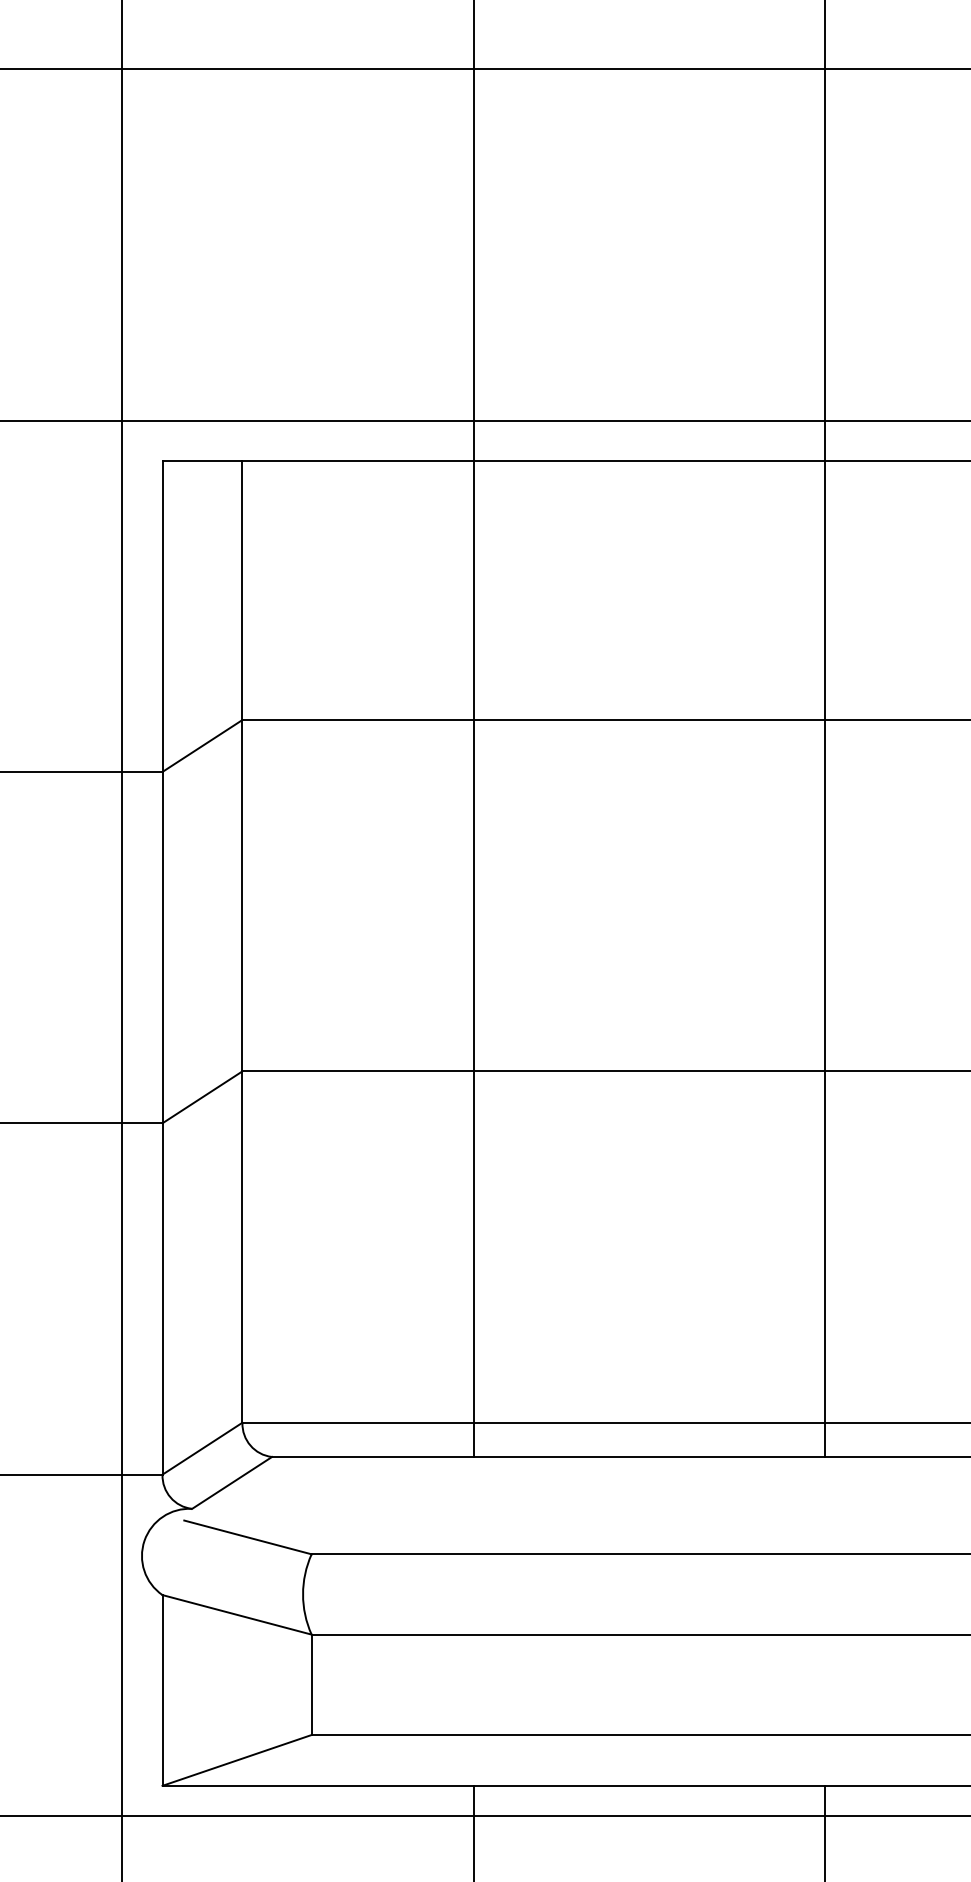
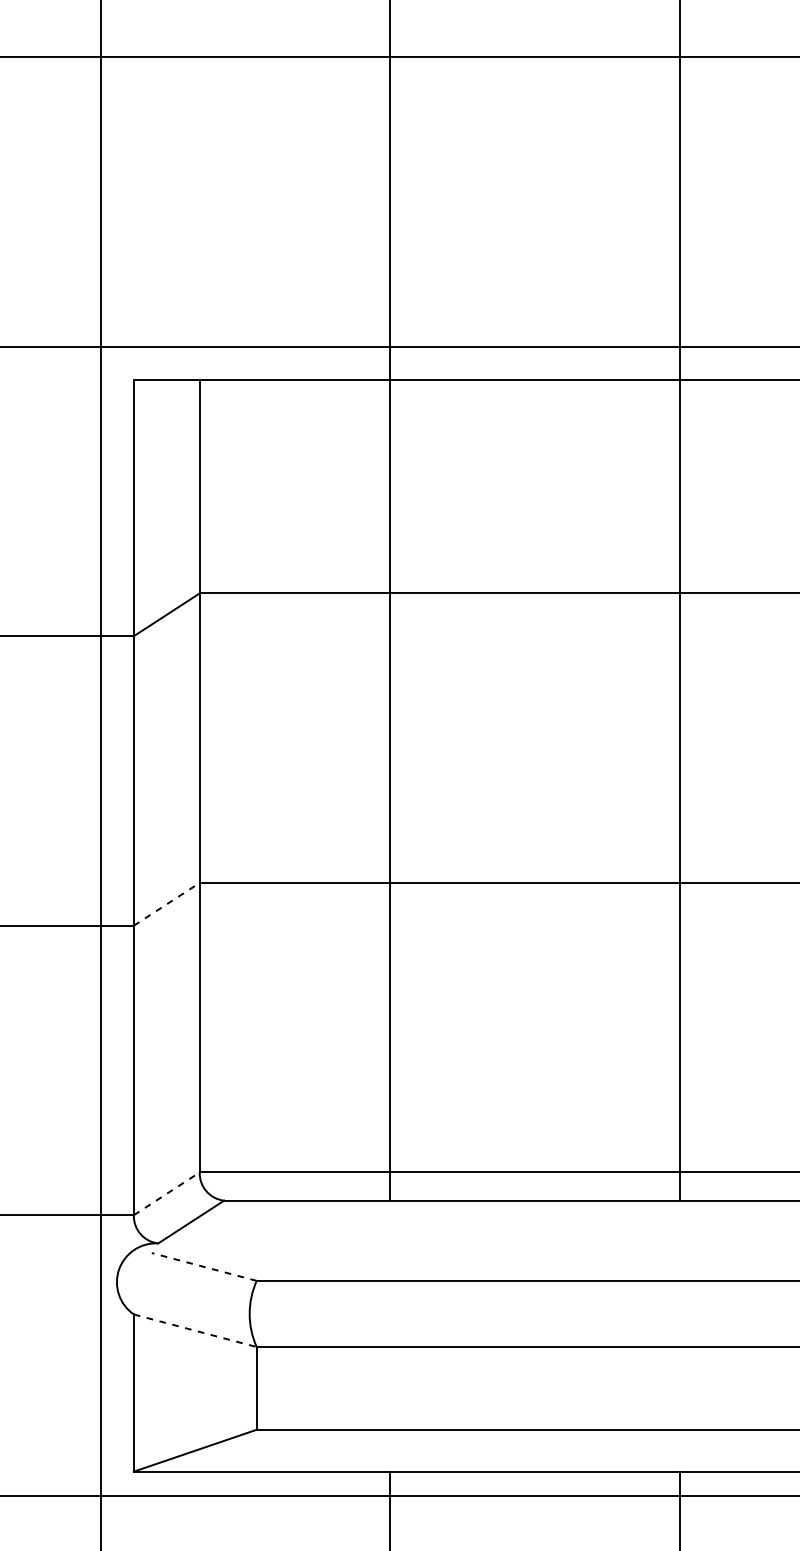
line: (202, 1097) -> (166, 904), solid -> dashed
line: (202, 1448) -> (166, 1193), solid -> dashed
line: (247, 1537) -> (203, 1267), solid -> dashed
line: (237, 1614) -> (195, 1330), solid -> dashed

